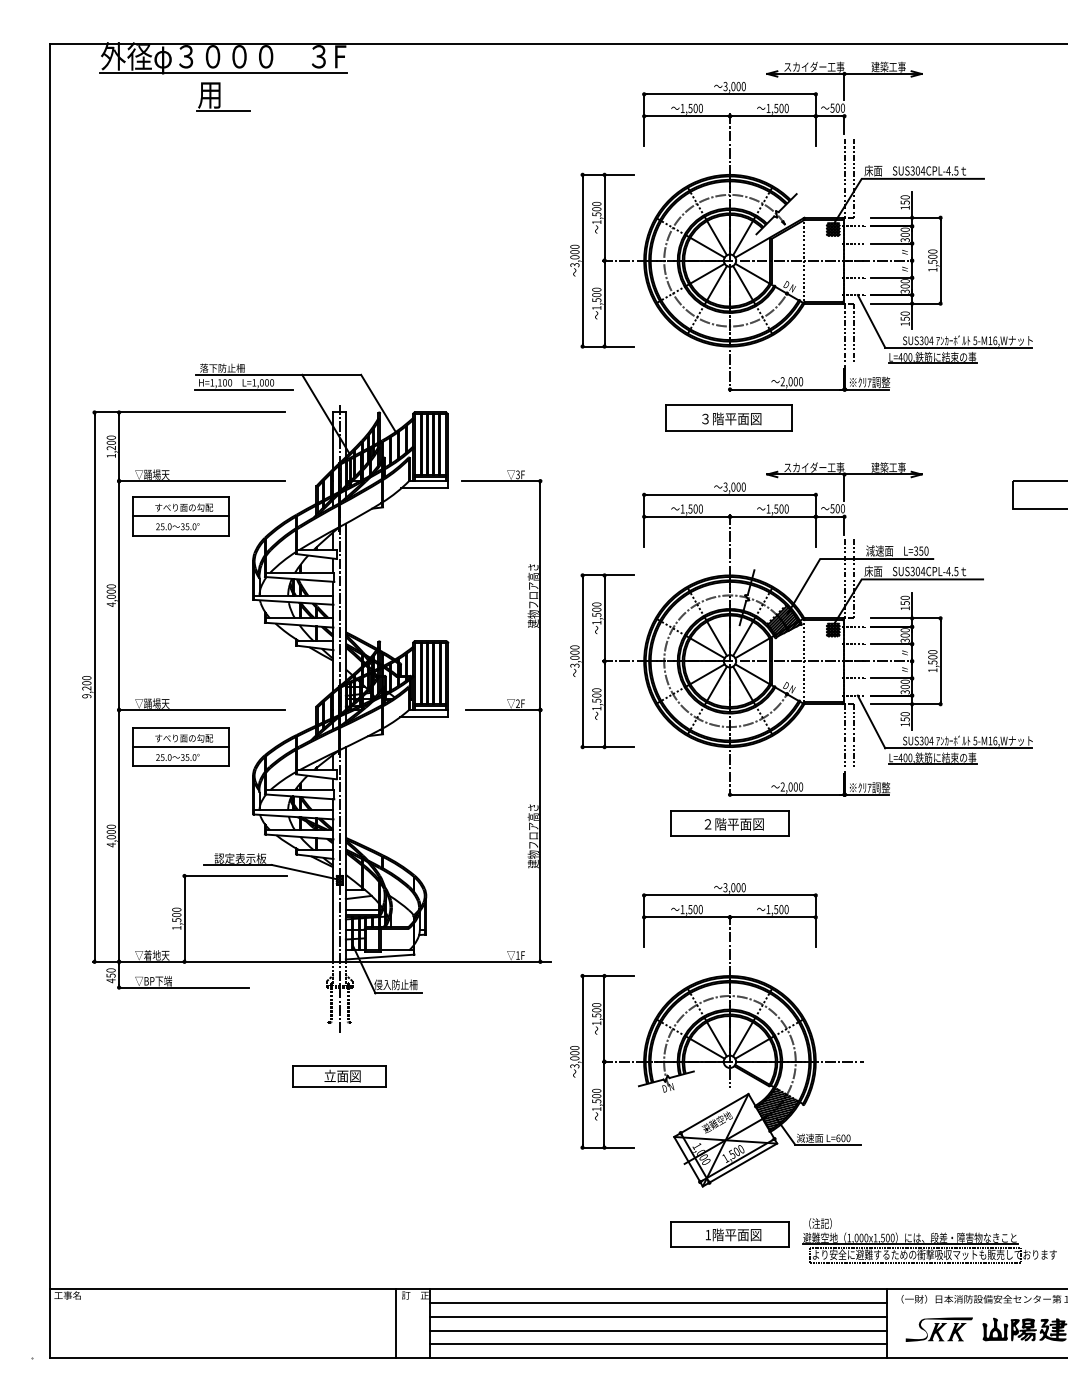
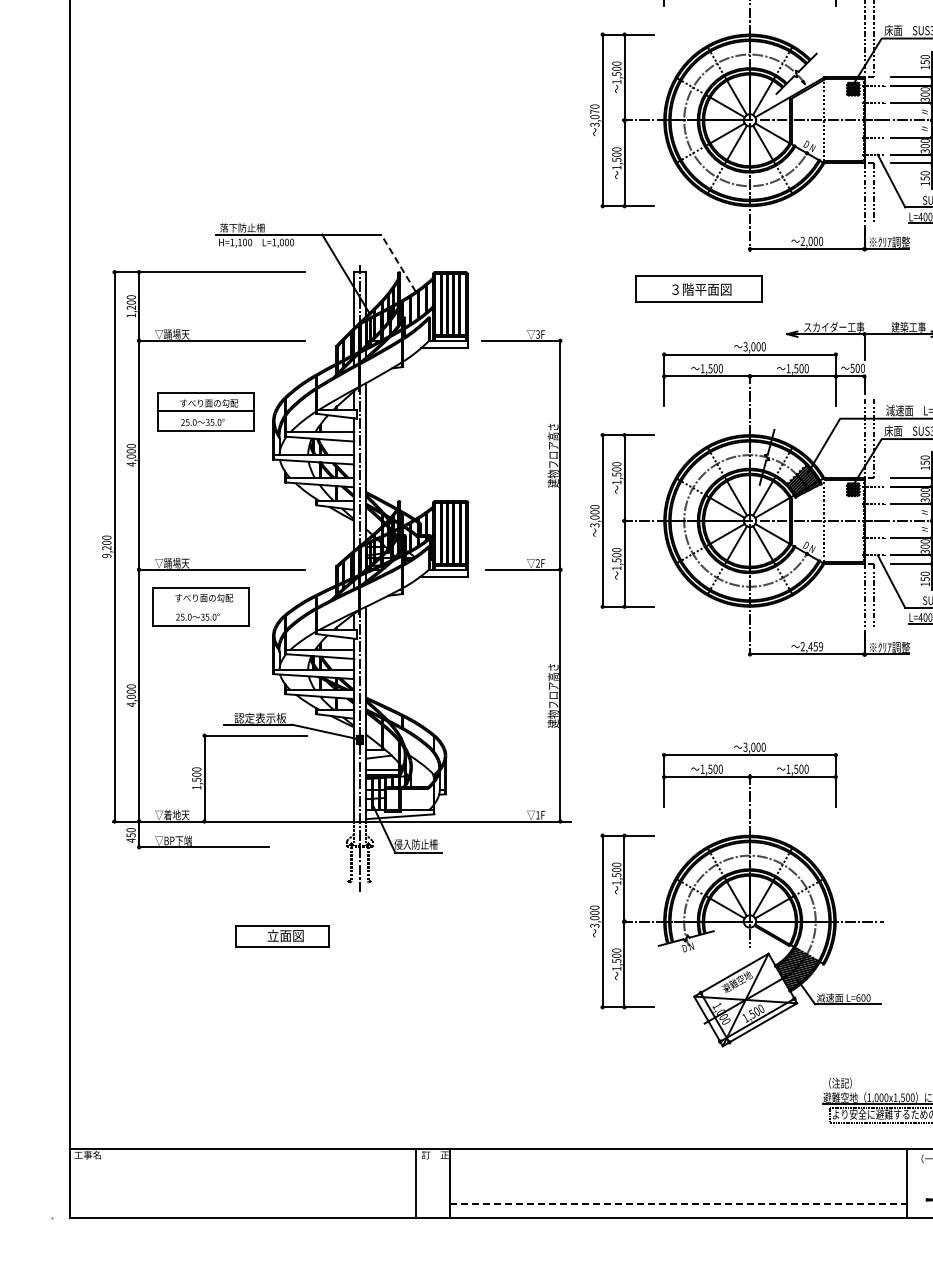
text: (574, 252) -> (594, 112), 3,000 -> 3,070
line: (243, 390) -> (263, 250), removed
line: (378, 402) -> (398, 262), solid -> dashed
part: (728, 417) -> (698, 288), moved
part: (180, 516) -> (205, 412), moved
line: (180, 746) -> (200, 606), removed
text: (795, 786) -> (815, 646), 2,000 -> 2,459
part: (729, 823) -> (749, 683), removed
part: (339, 1076) -> (282, 936), moved
part: (729, 1234) -> (749, 1094), removed
line: (658, 1303) -> (678, 1163), removed
line: (658, 1316) -> (678, 1176), removed
line: (658, 1330) -> (678, 1190), removed
line: (659, 1344) -> (679, 1204), solid -> dashed

